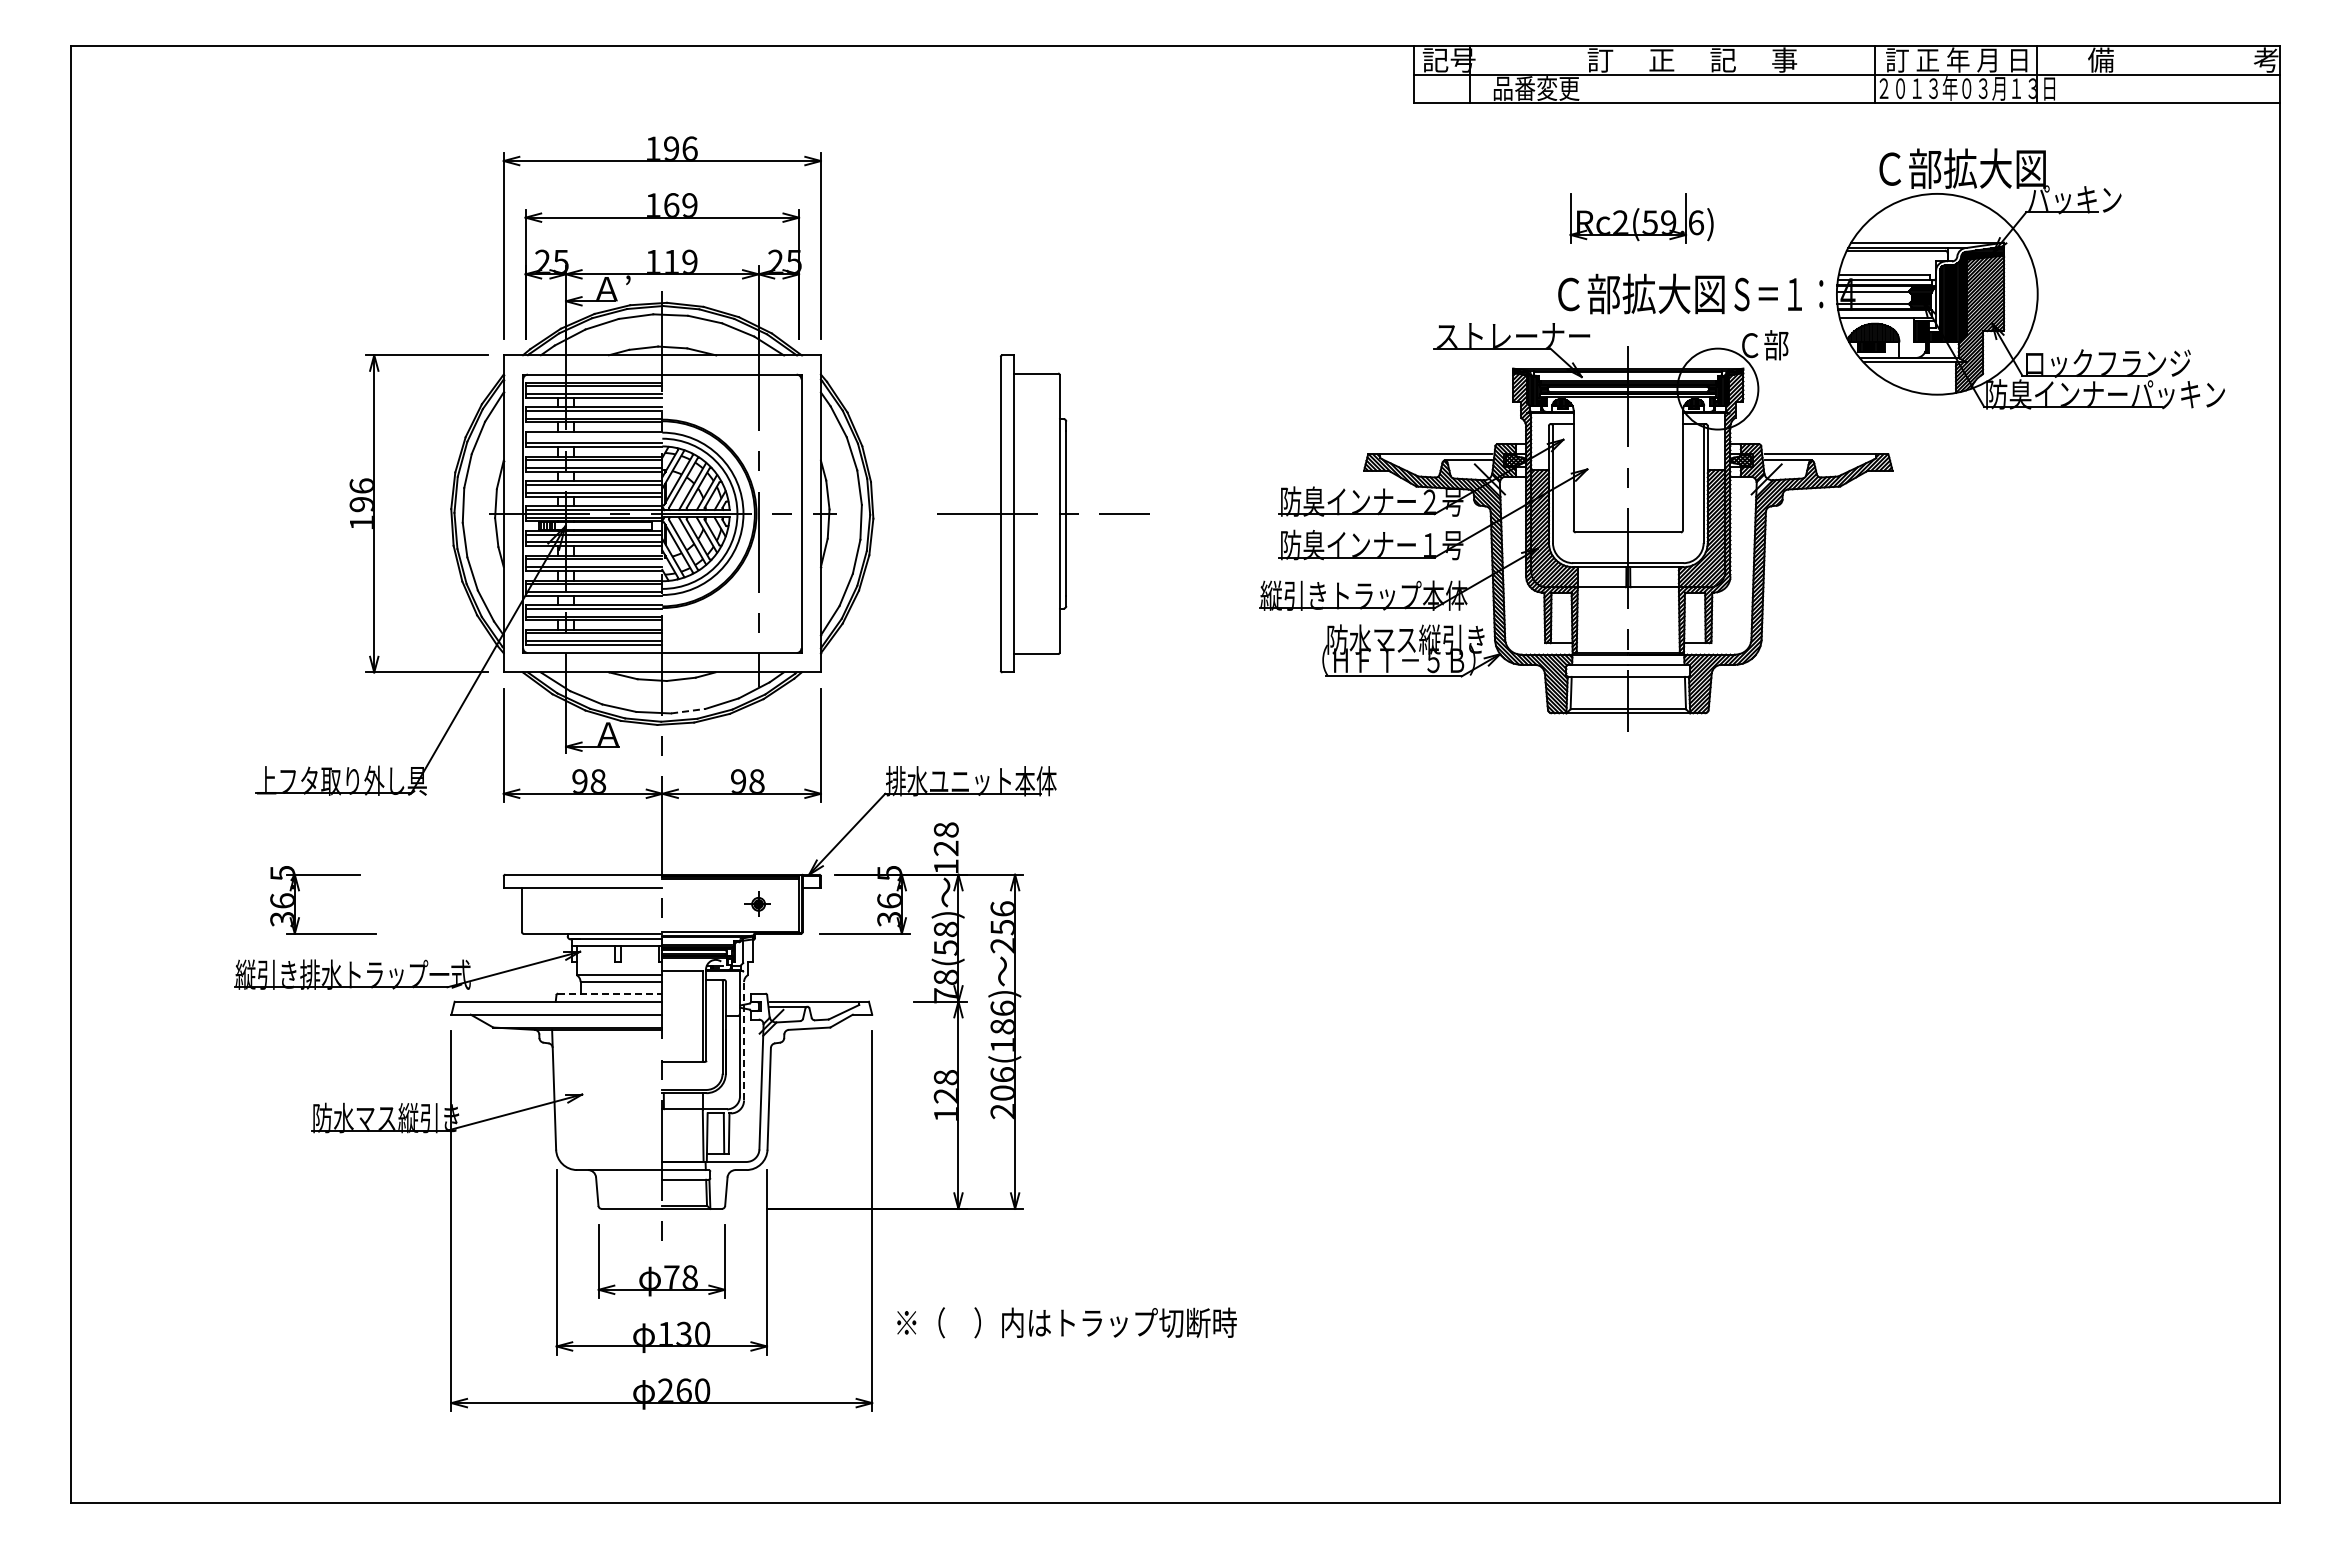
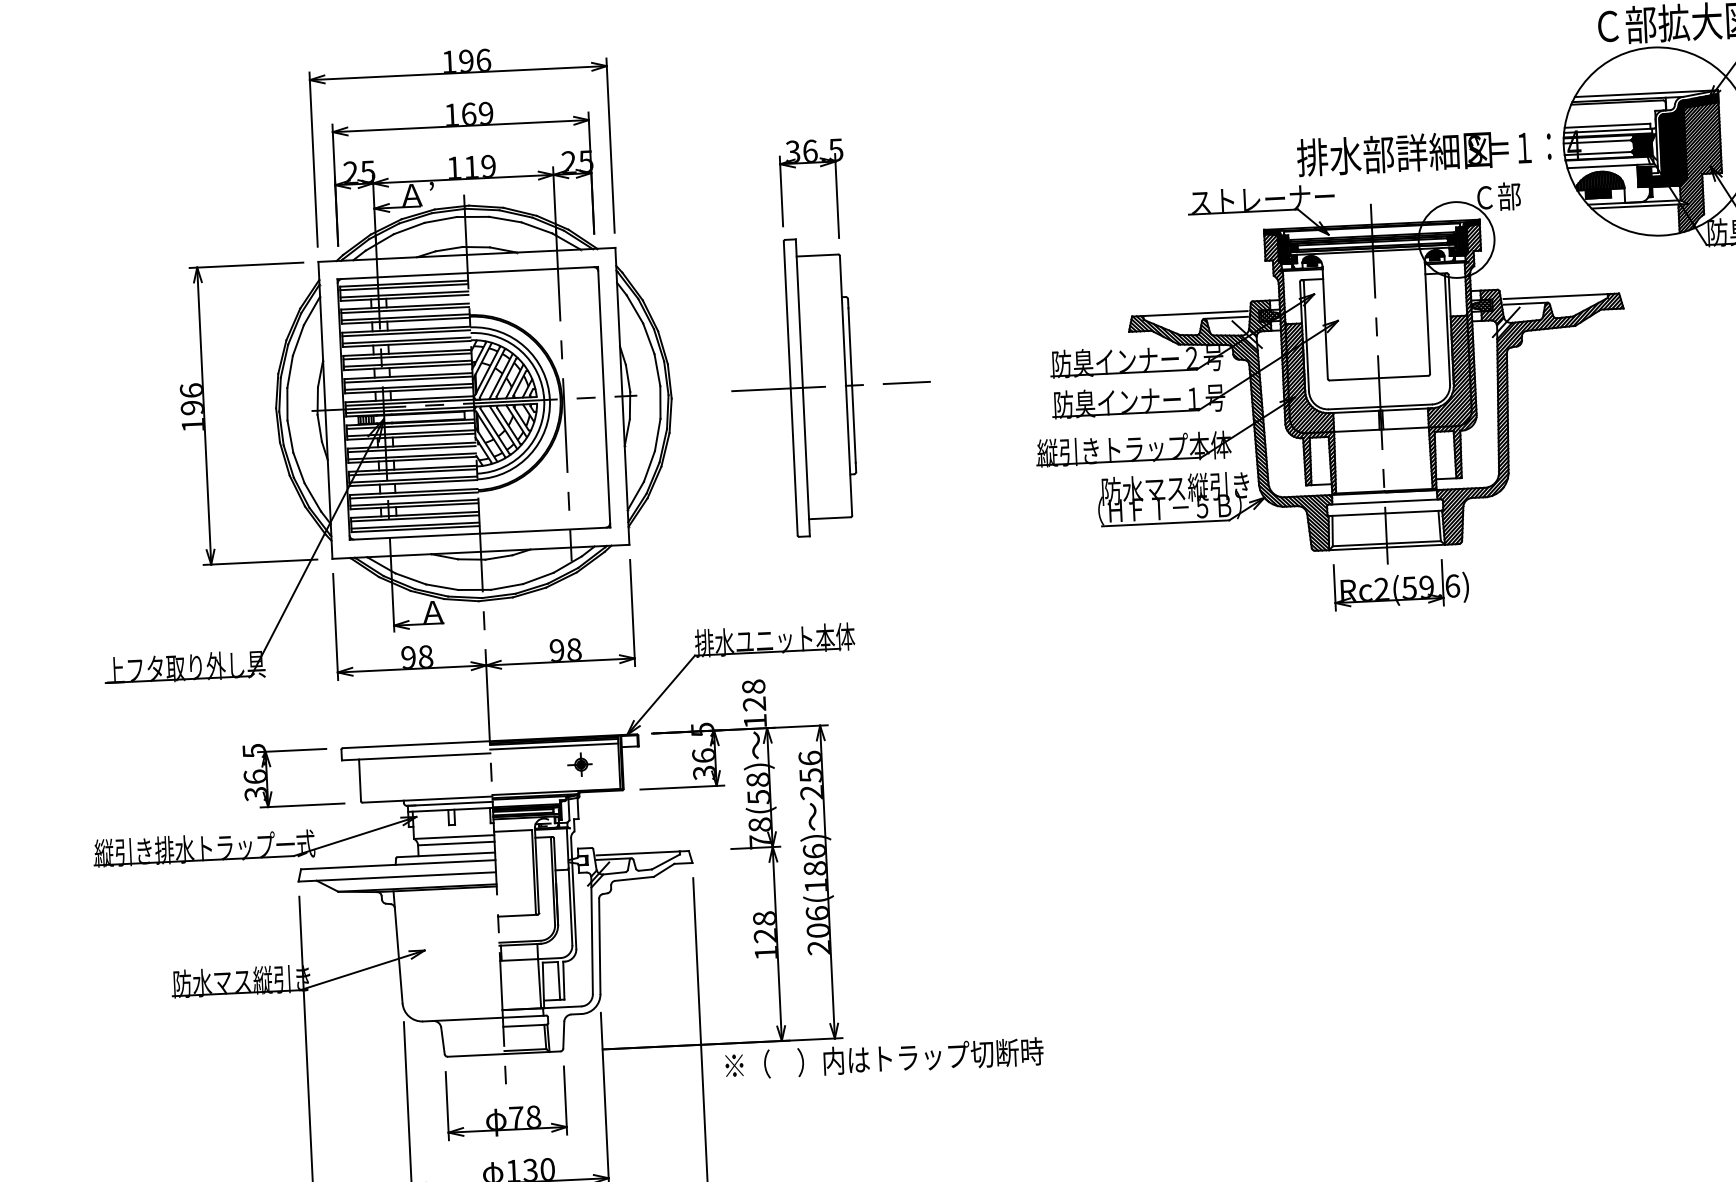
part: (1641, 218) -> (1401, 584), moved
part: (1043, 279) -> (820, 167), added
text: (1655, 293) -> (1393, 153), Ｃ部拡大図 -> 排水部詳細図
line: (593, 435) -> (406, 333), added
line: (688, 711) -> (507, 587), dashed -> solid
part: (323, 875) -> (292, 751), moved
line: (730, 883) -> (554, 746), added
line: (610, 993) -> (446, 854), dashed -> solid
line: (744, 1040) -> (574, 892), dashed -> solid
text: (1066, 1322) -> (884, 1058), moved

